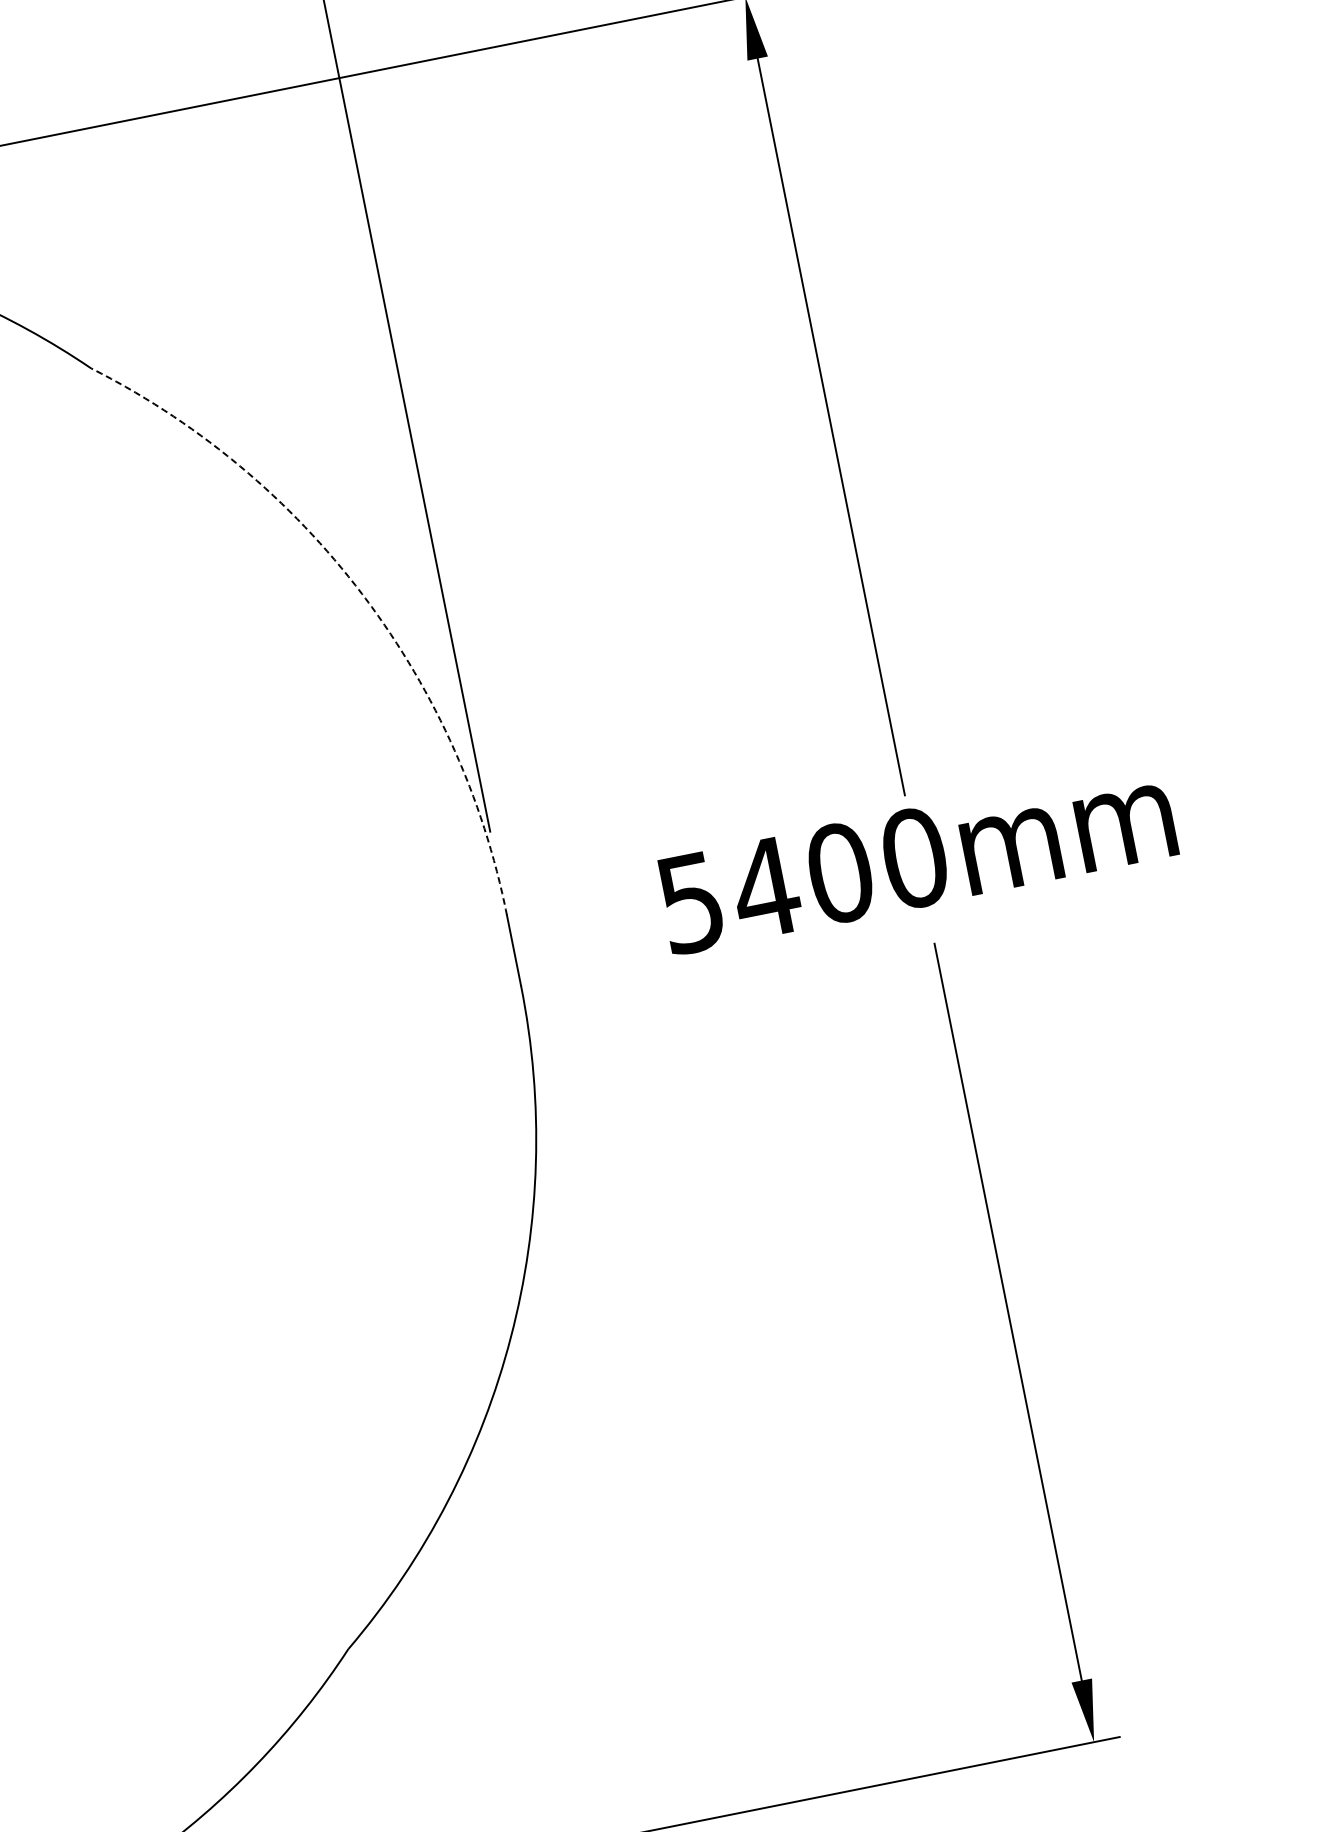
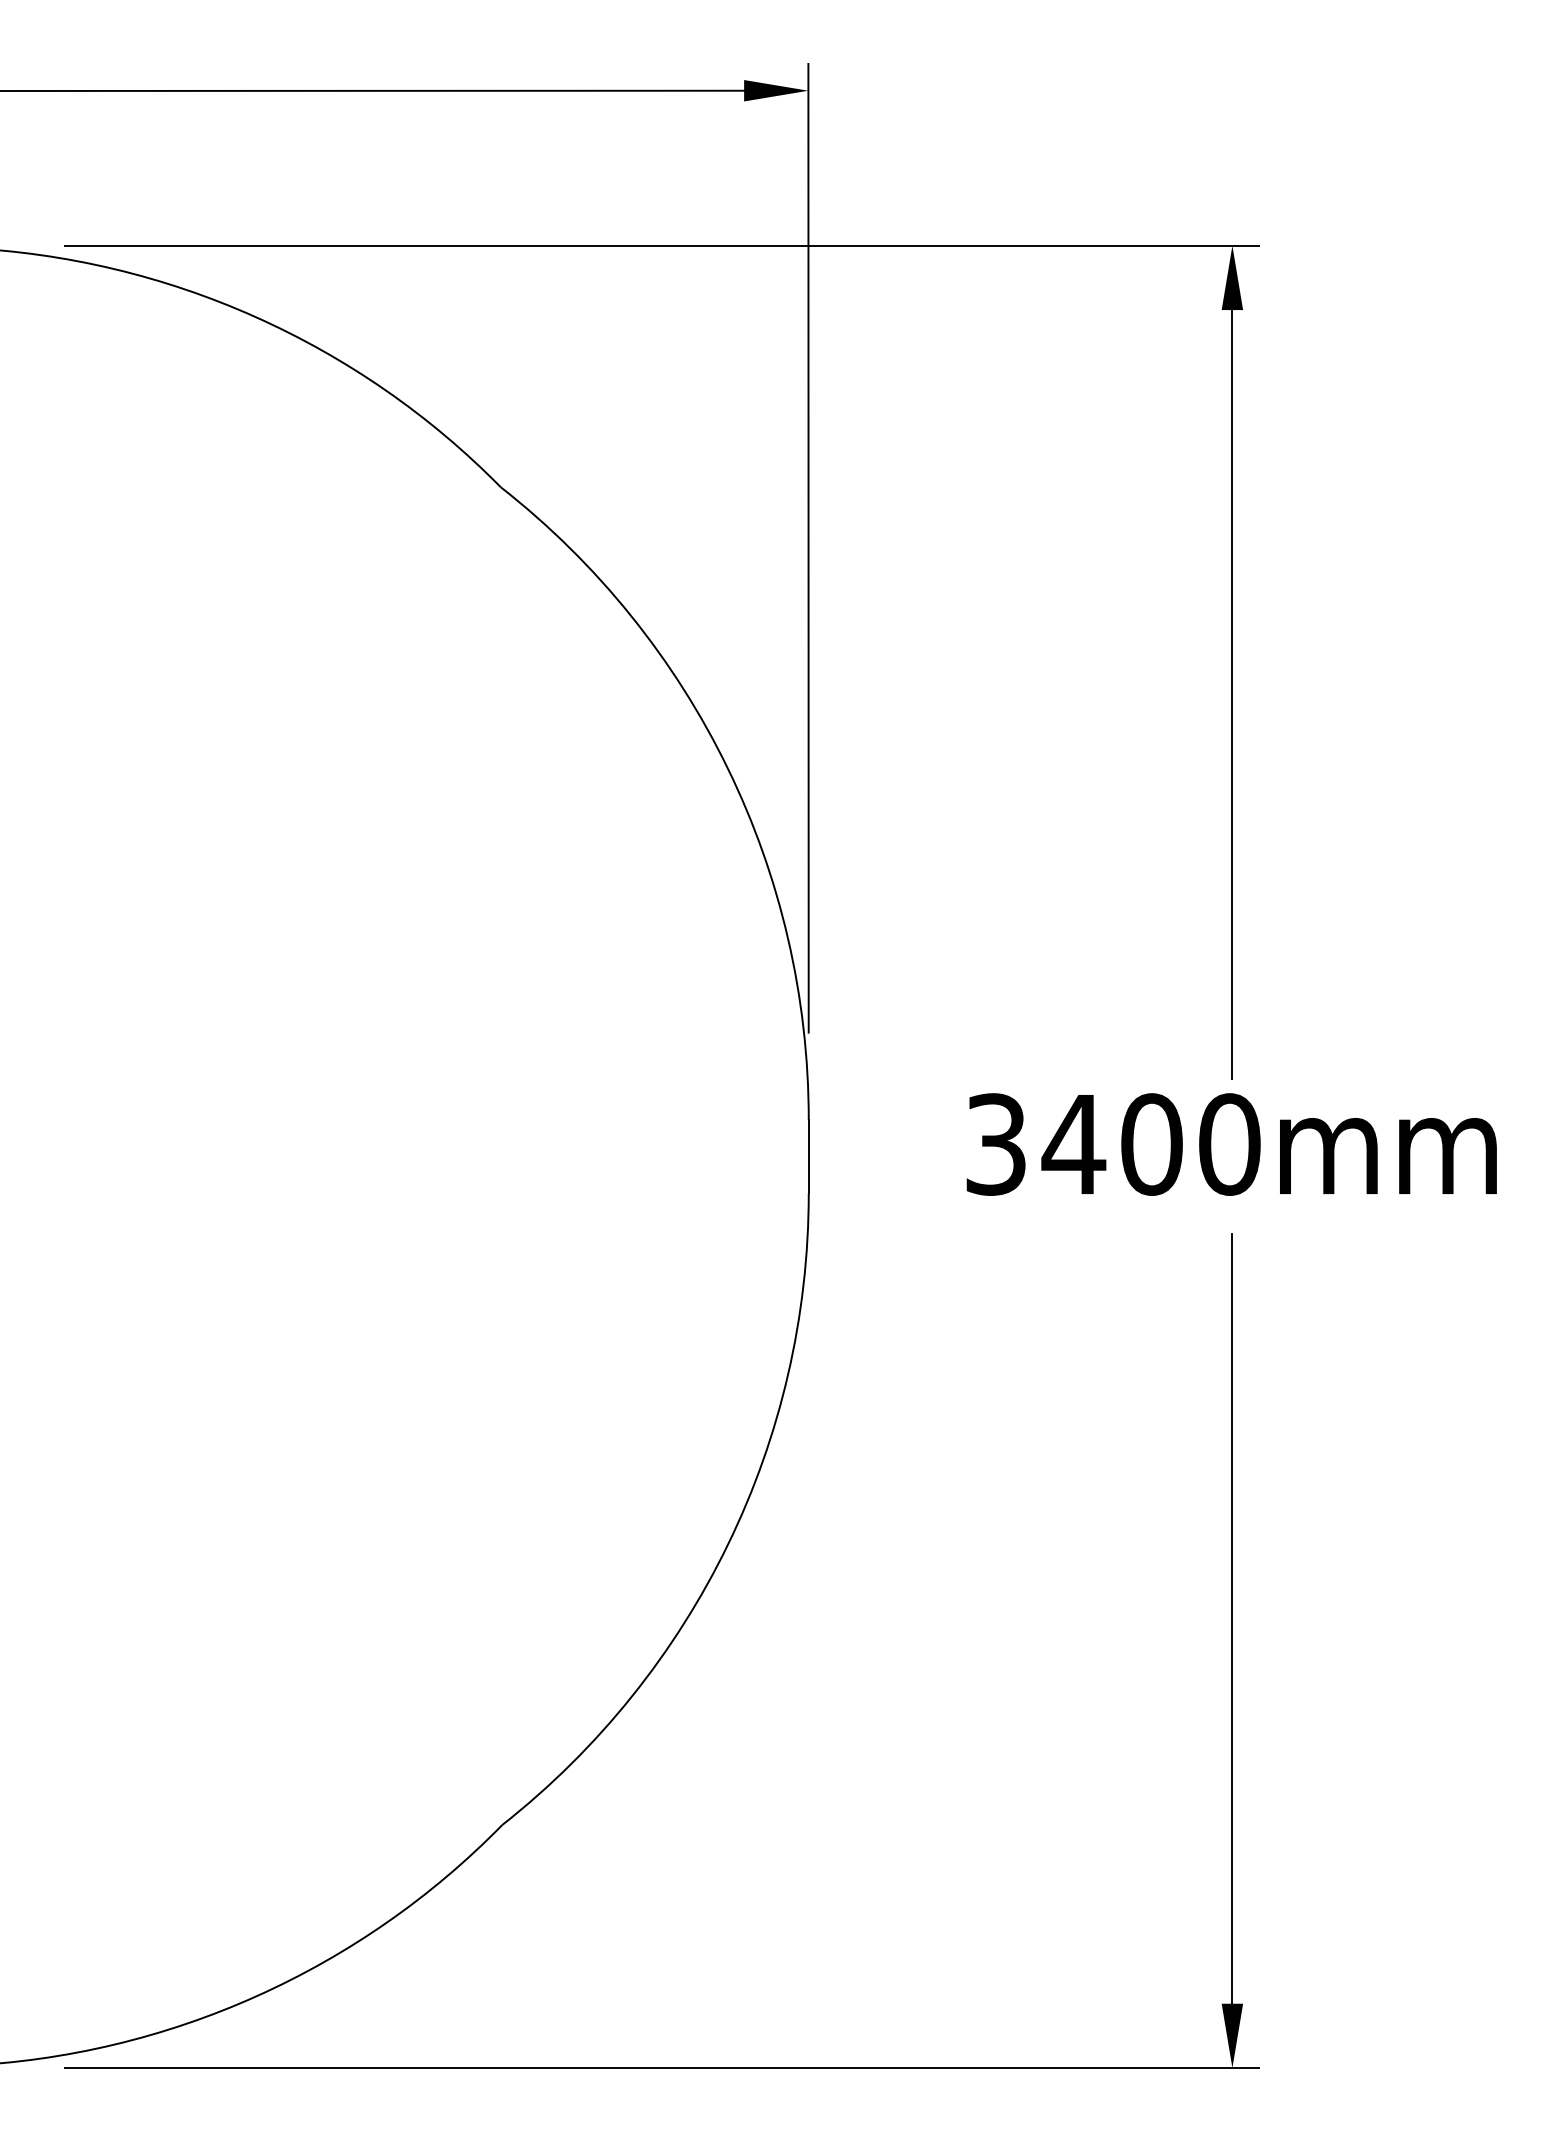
arc: (361, 594) -> (727, 768), dashed -> solid
text: (690, 903) -> (995, 1144), 5400mm -> 3400mm

